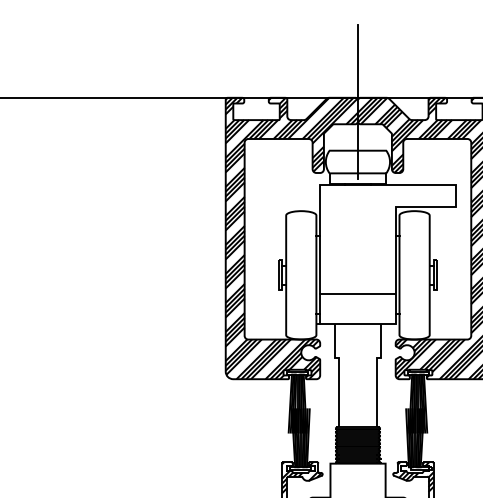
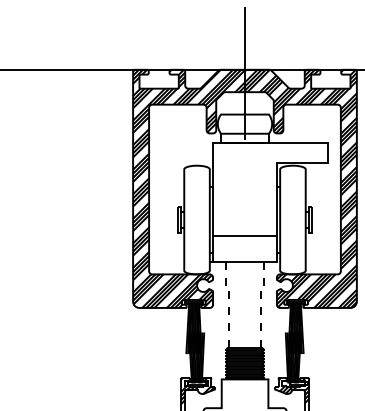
line: (339, 373) -> (229, 303), solid -> dashed
line: (376, 373) -> (260, 303), solid -> dashed

